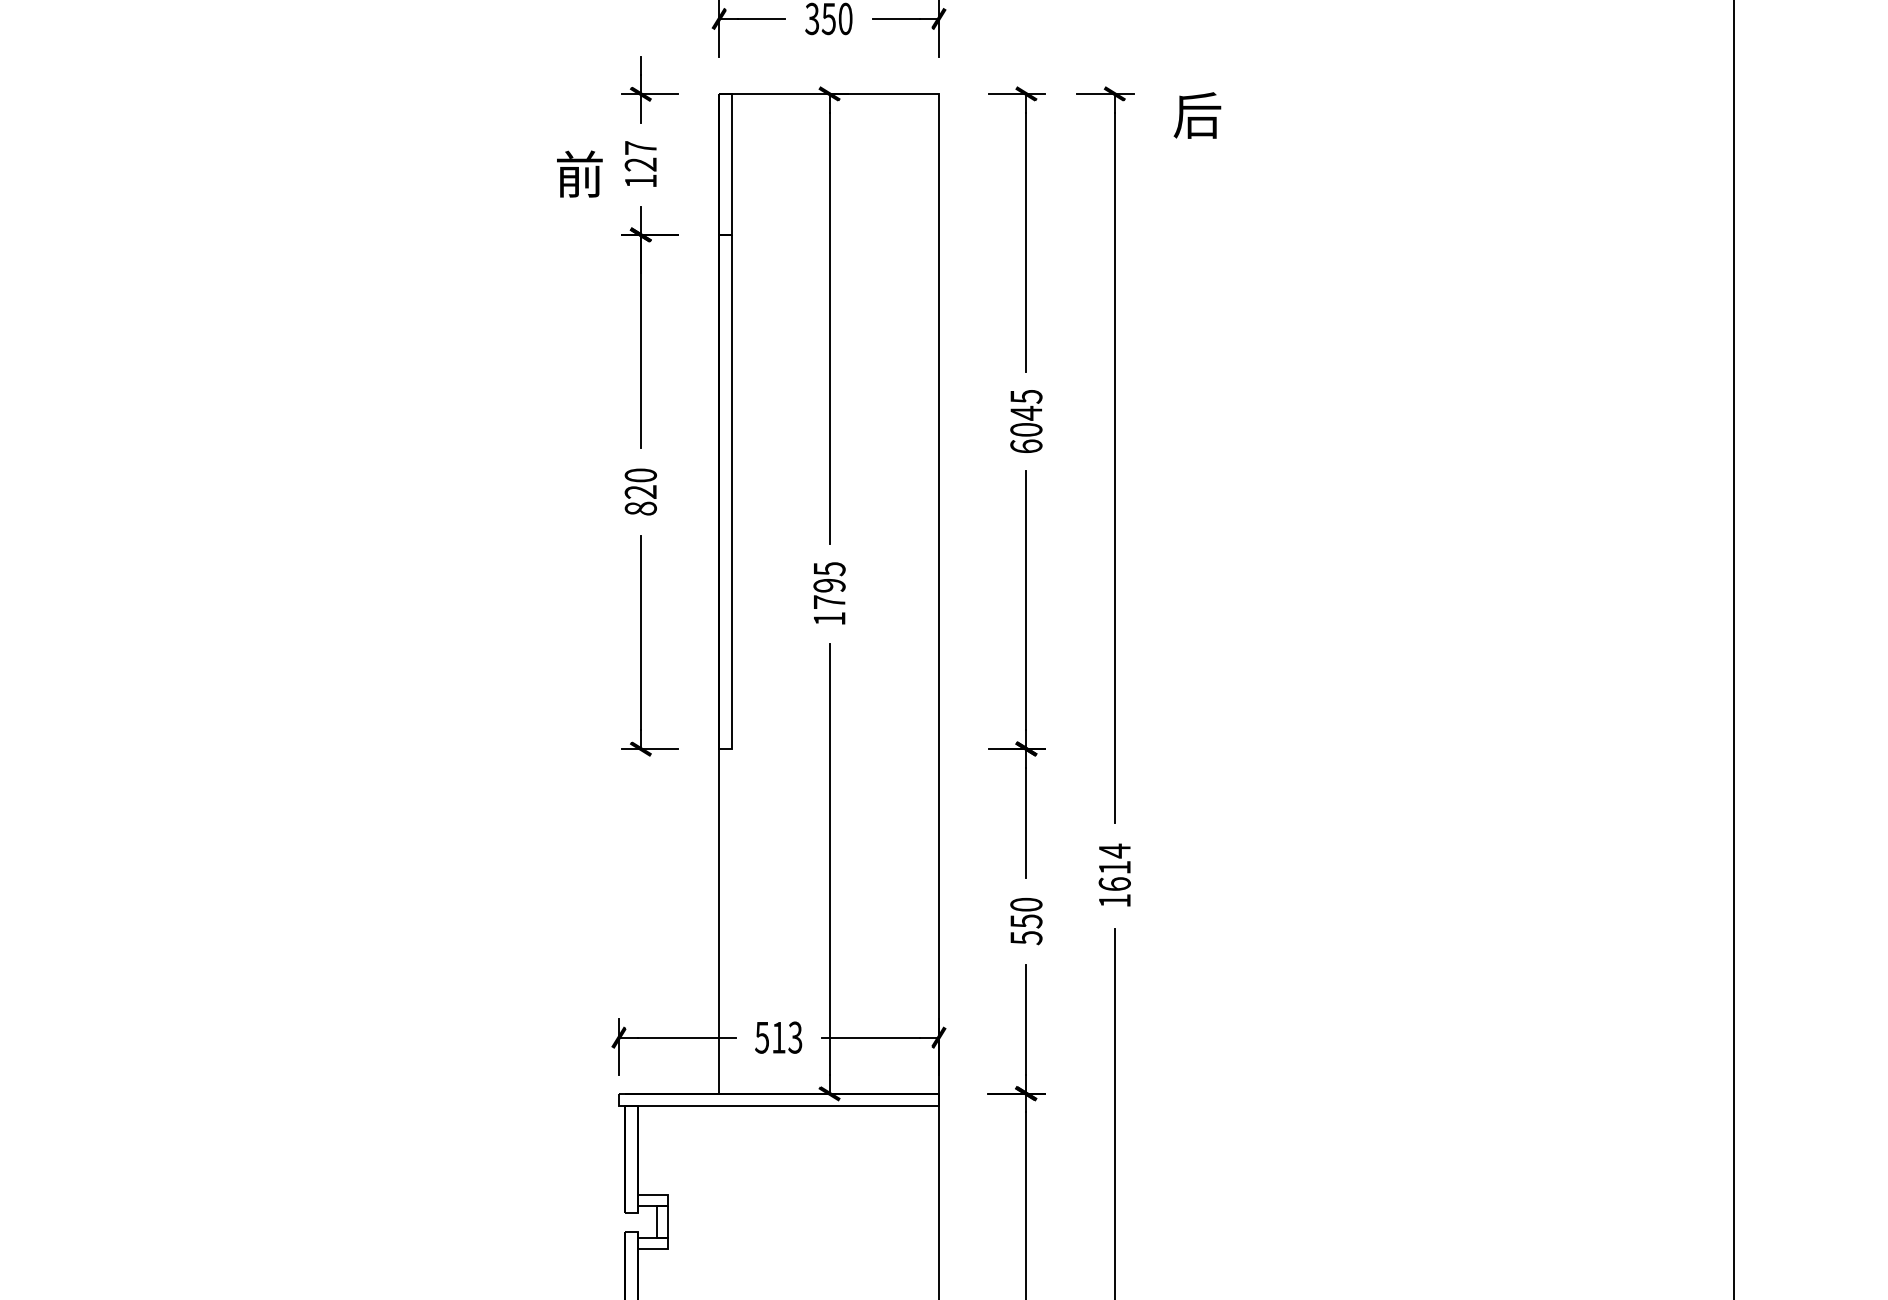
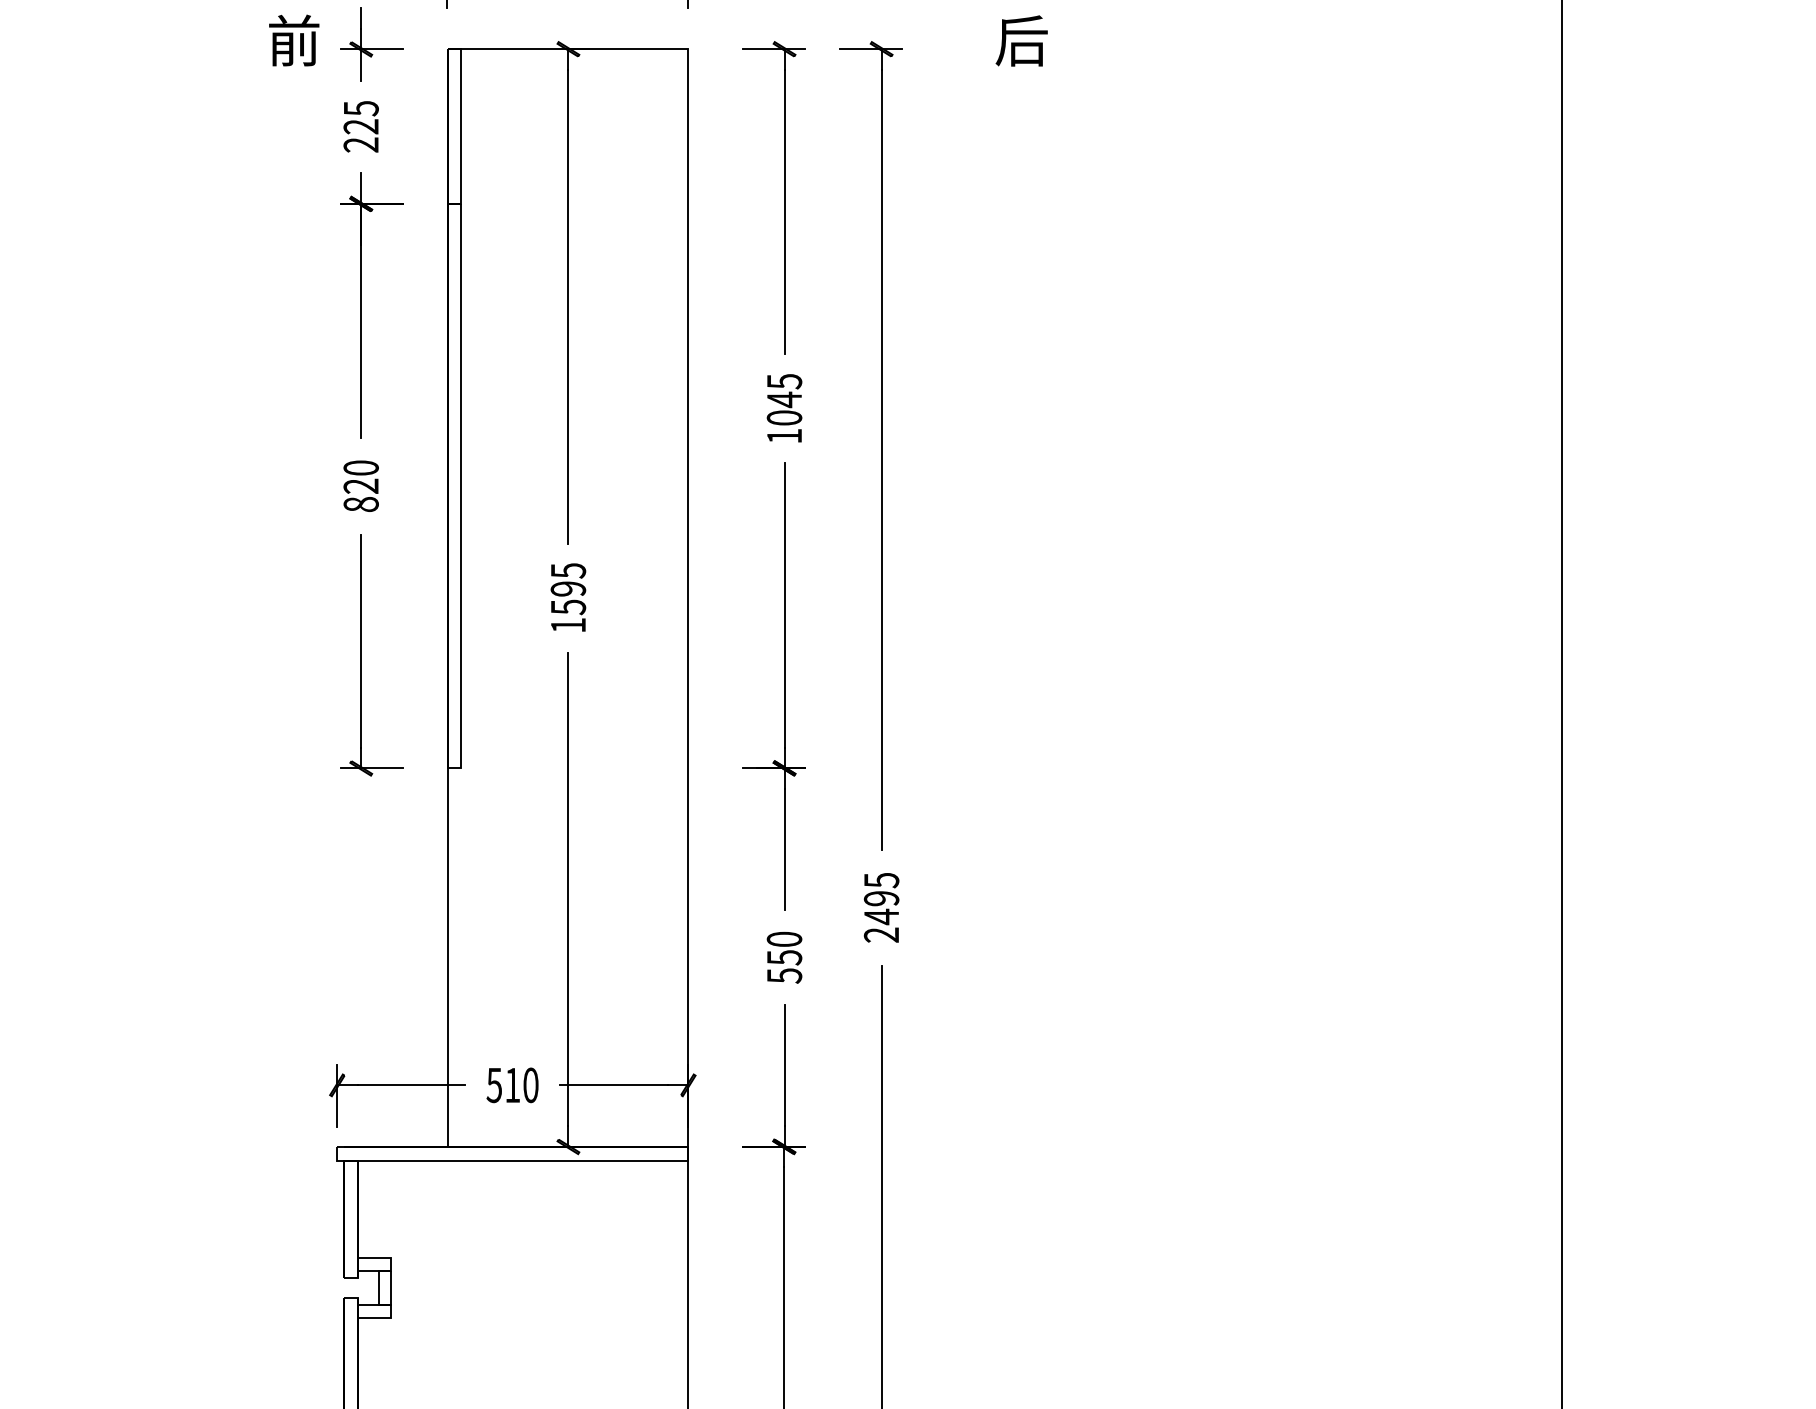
text: (1197, 115) -> (1021, 40), moved
text: (640, 164) -> (360, 126), 127 -> 225
text: (579, 173) -> (293, 39), moved
text: (1026, 445) -> (784, 435), 6045 -> 1045
text: (829, 602) -> (568, 607), 1795 -> 1595
text: (1114, 875) -> (881, 907), 1614 -> 2495
text: (795, 1037) -> (531, 1085), 513 -> 510

